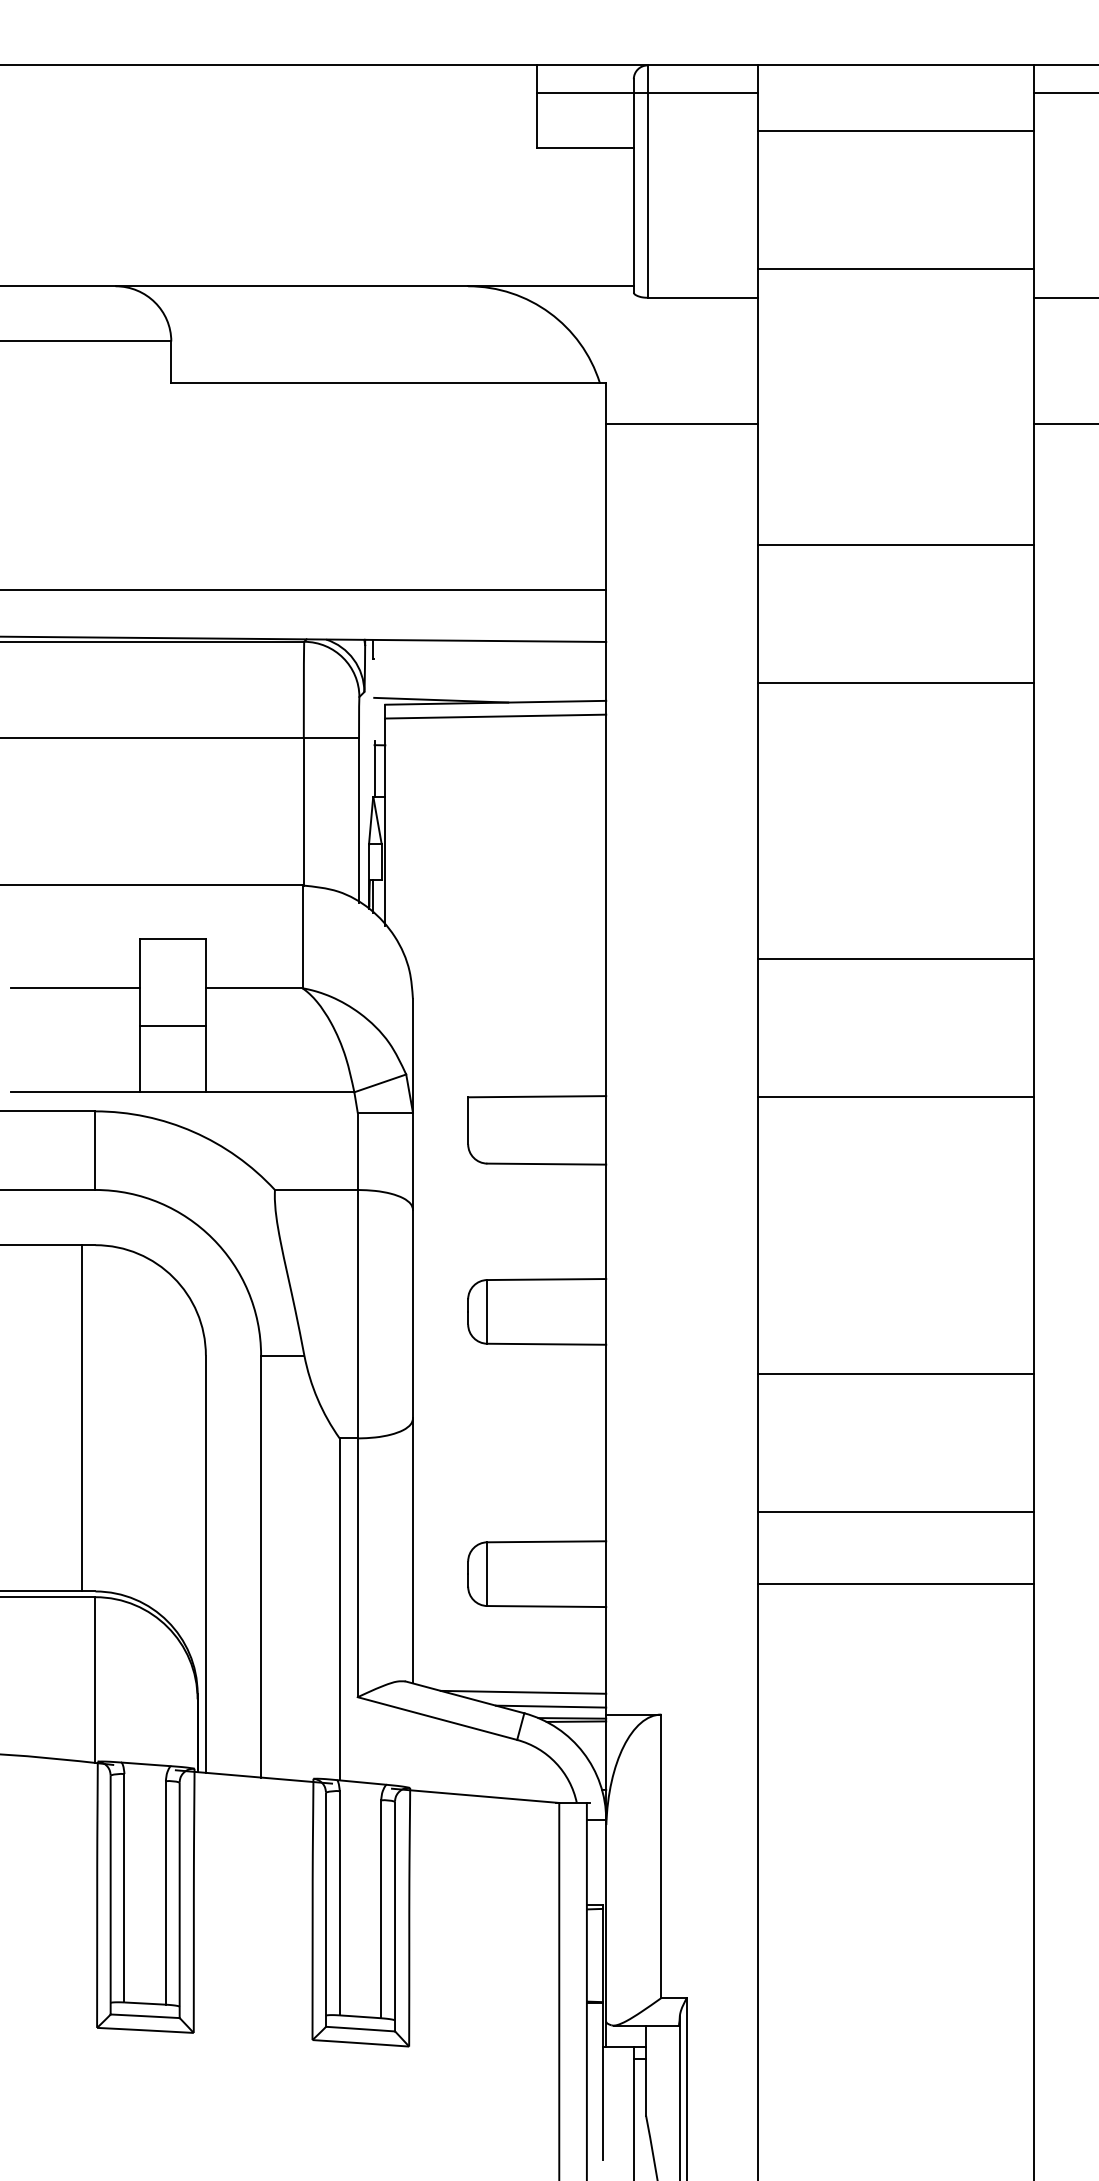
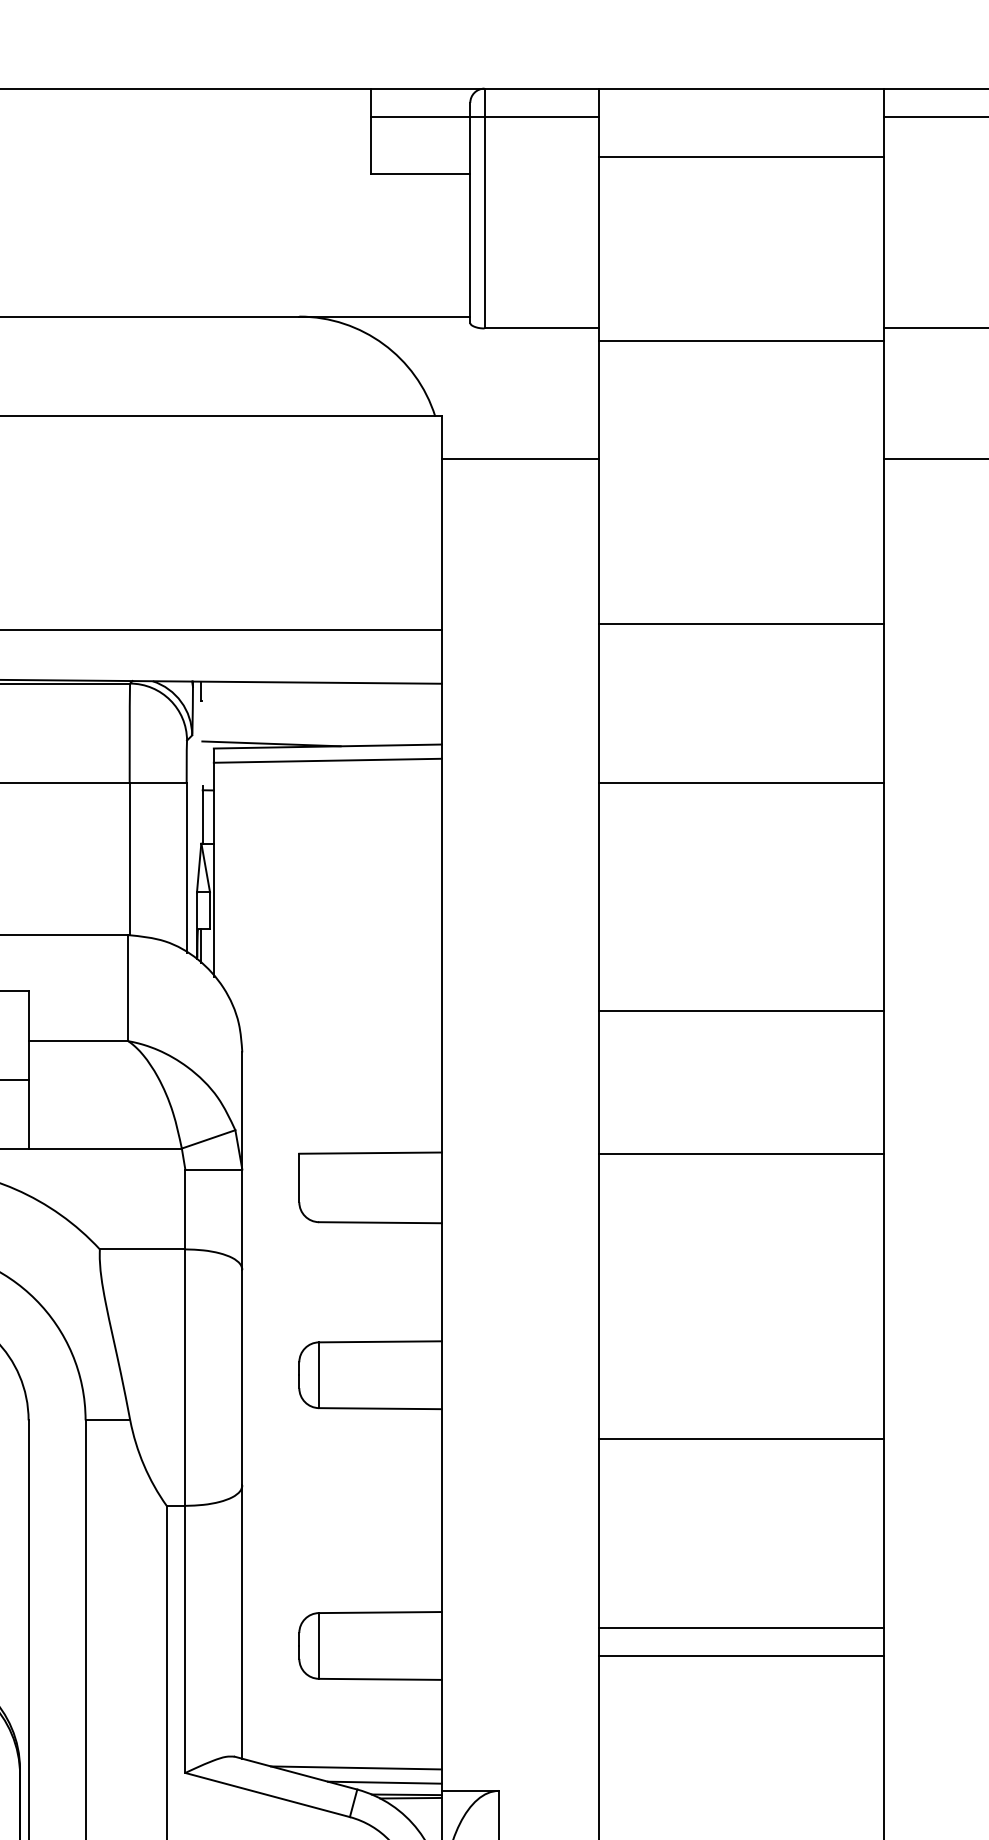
line: (896, 269) -> (741, 341), moved
line: (896, 545) -> (741, 624), moved
line: (896, 683) -> (741, 783), moved
line: (896, 1511) -> (741, 1627), moved

